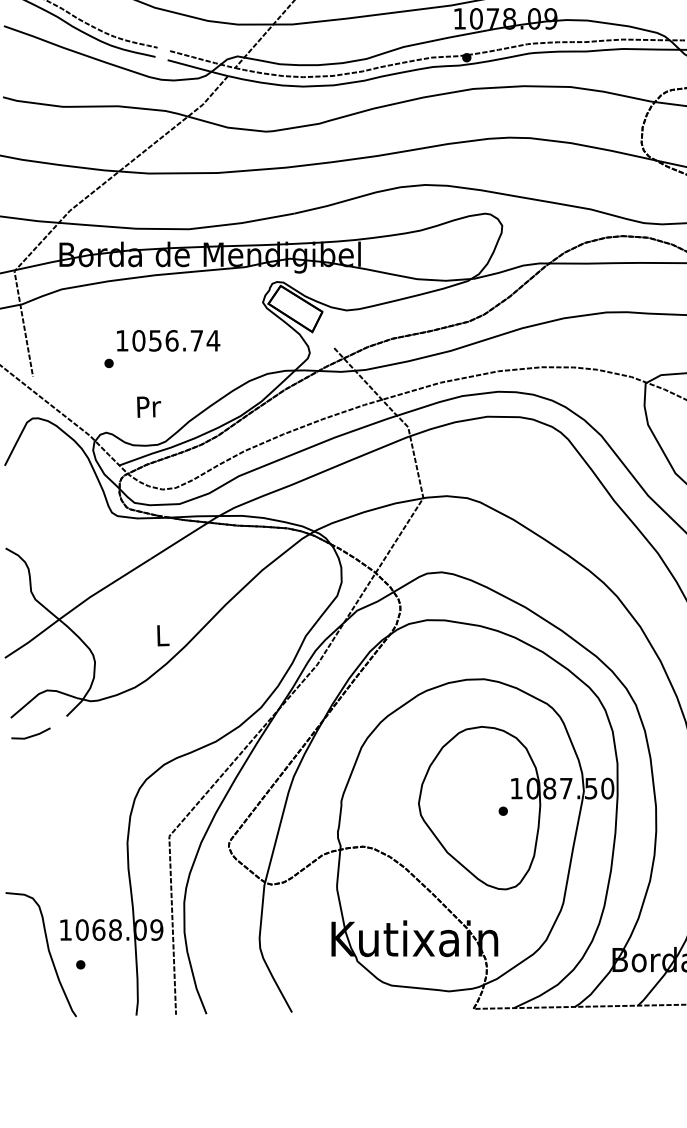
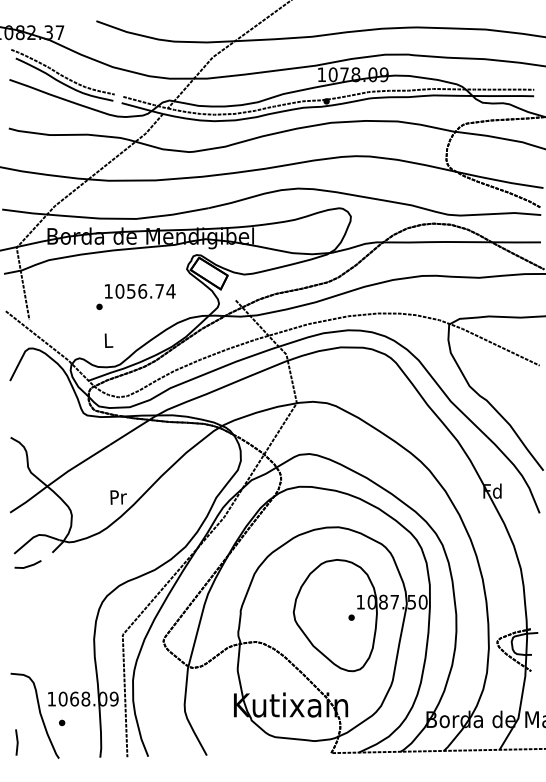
text: (161, 348) -> (135, 296), moved
text: (148, 406) -> (108, 340), Pr -> L
text: (163, 635) -> (118, 497), L -> Pr
line: (14, 993) -> (16, 742), added

